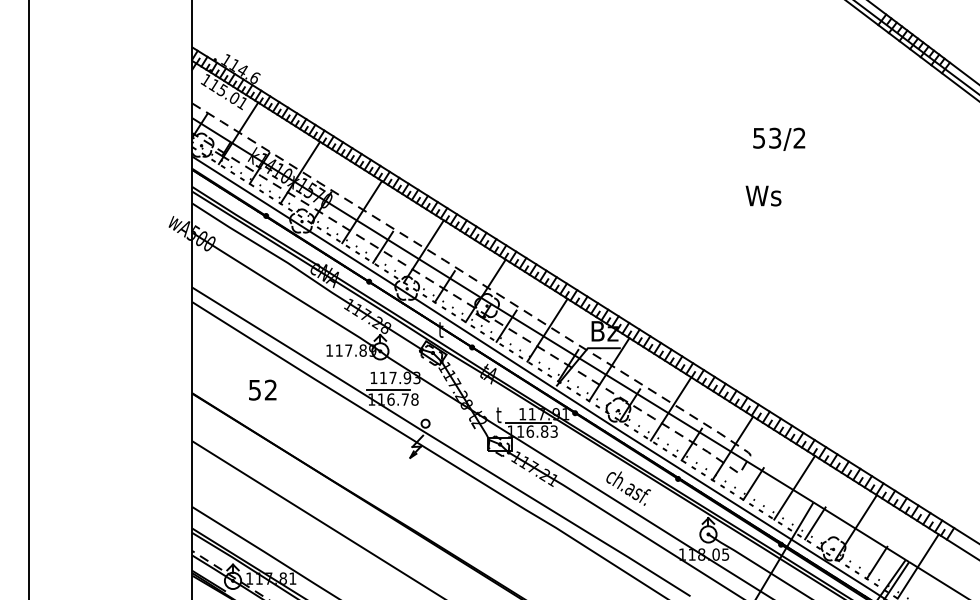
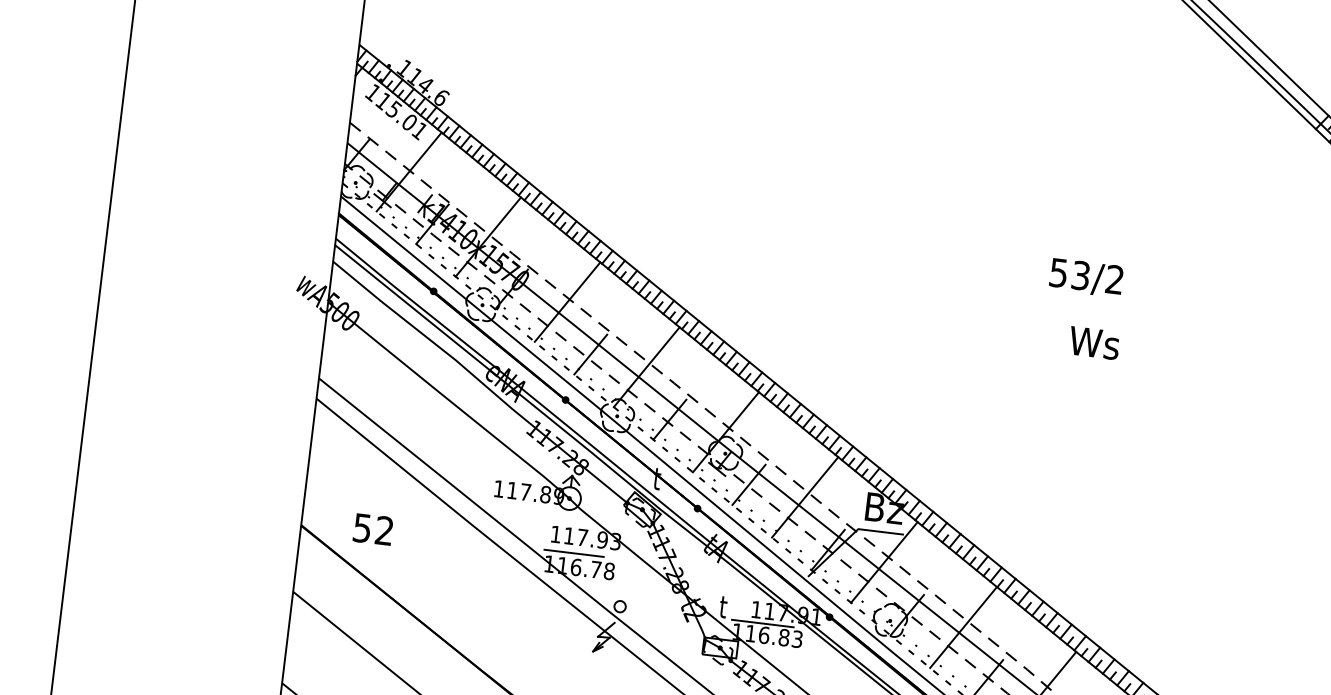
text: (779, 138) -> (1086, 276), moved
text: (763, 195) -> (1094, 342), moved
text: (262, 389) -> (372, 528), moved

